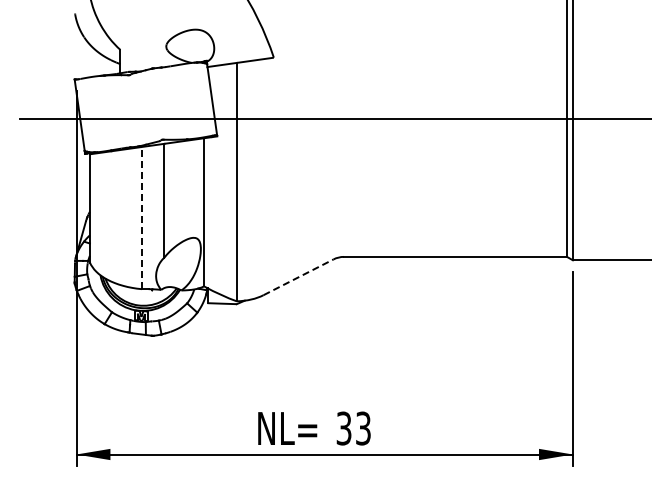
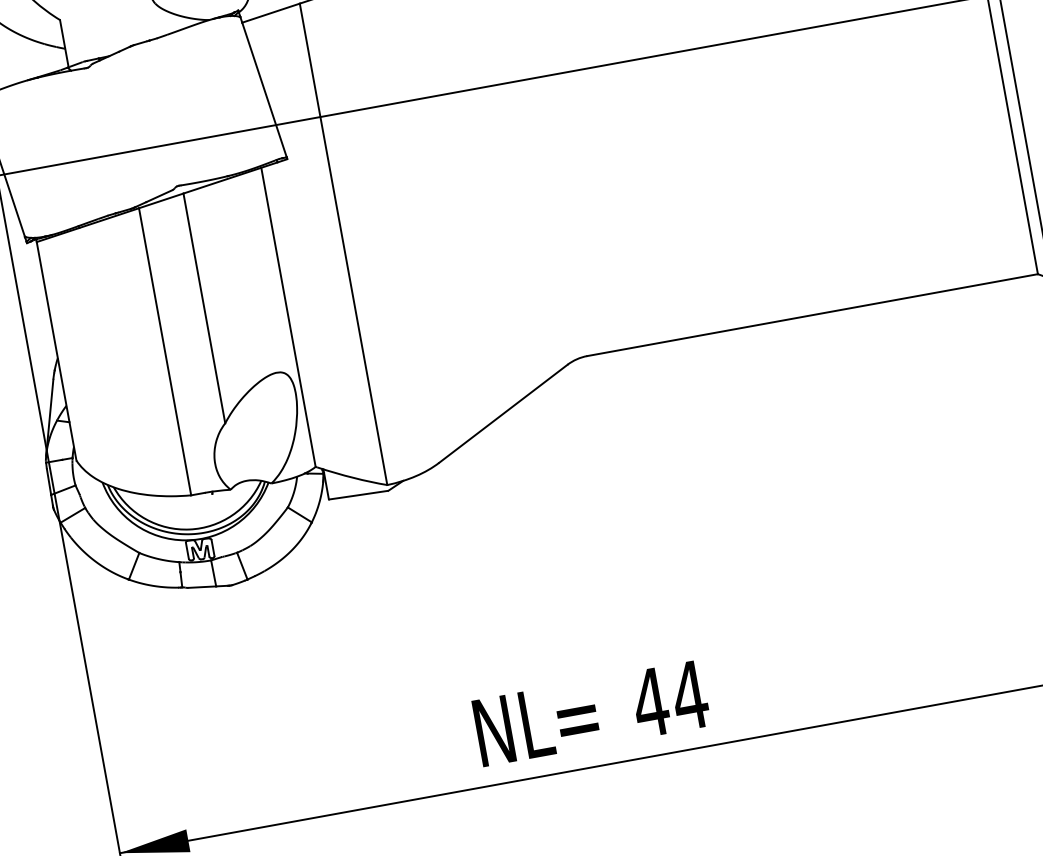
line: (141, 217) -> (164, 350), dashed -> solid
line: (299, 277) -> (505, 413), dashed -> solid
text: (353, 428) -> (669, 699), 33 -> 44

